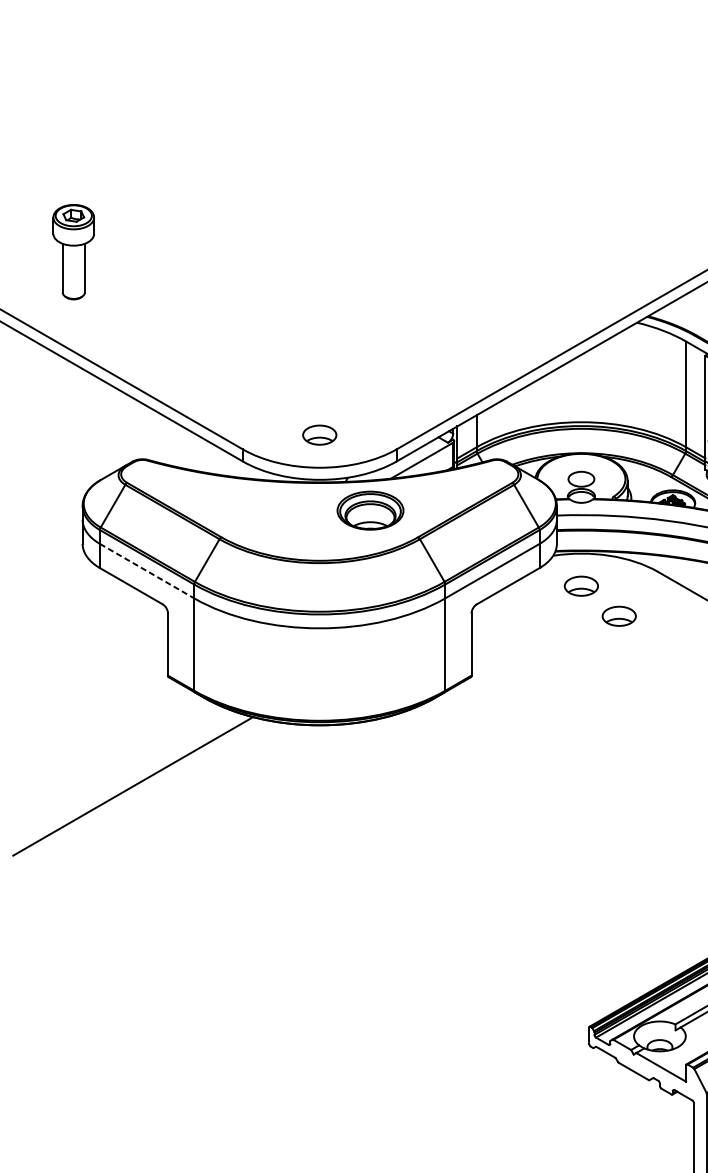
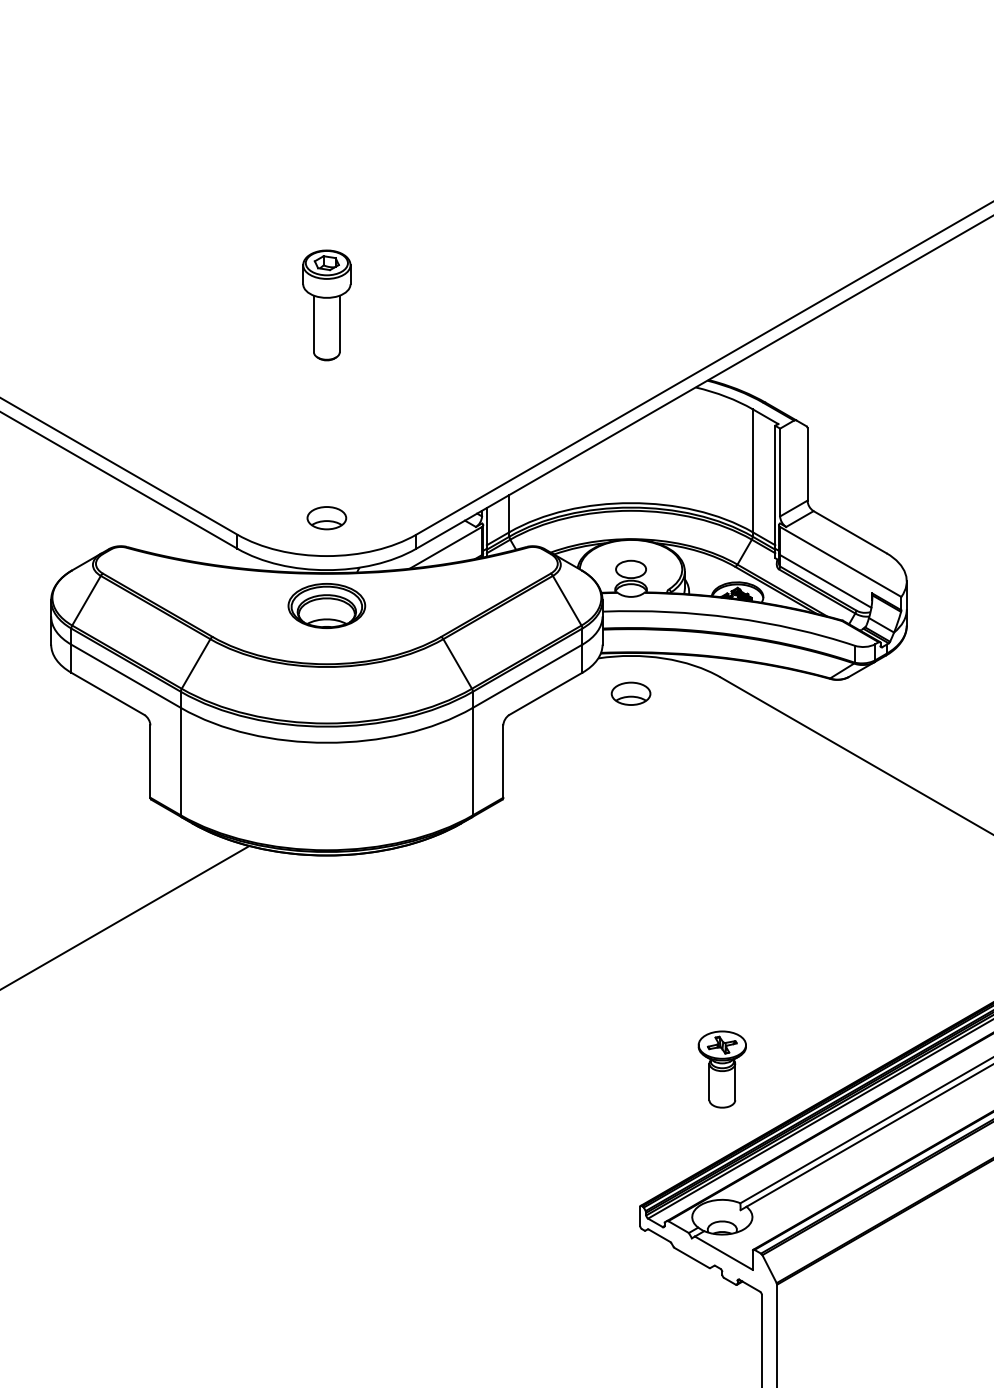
part: (73, 252) -> (326, 305), moved
part: (370, 510) -> (326, 605), moved
line: (147, 571) -> (126, 676), dashed -> solid
part: (618, 616) -> (674, 728), removed
part: (659, 909) -> (721, 1069), added

